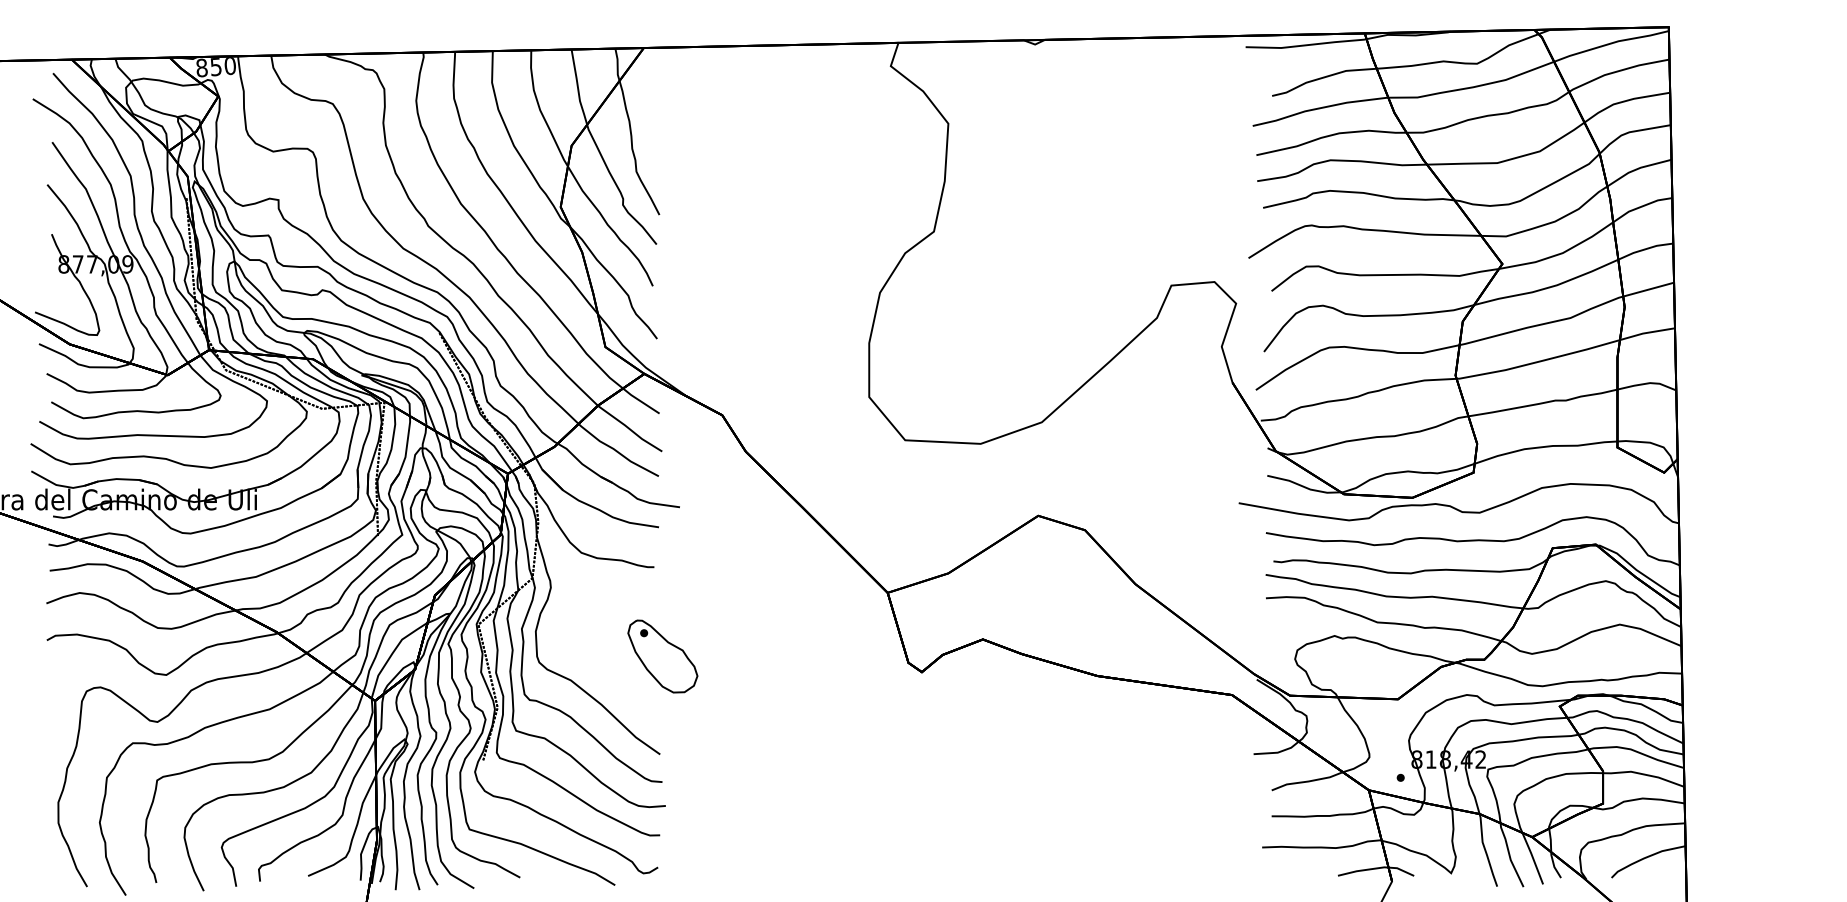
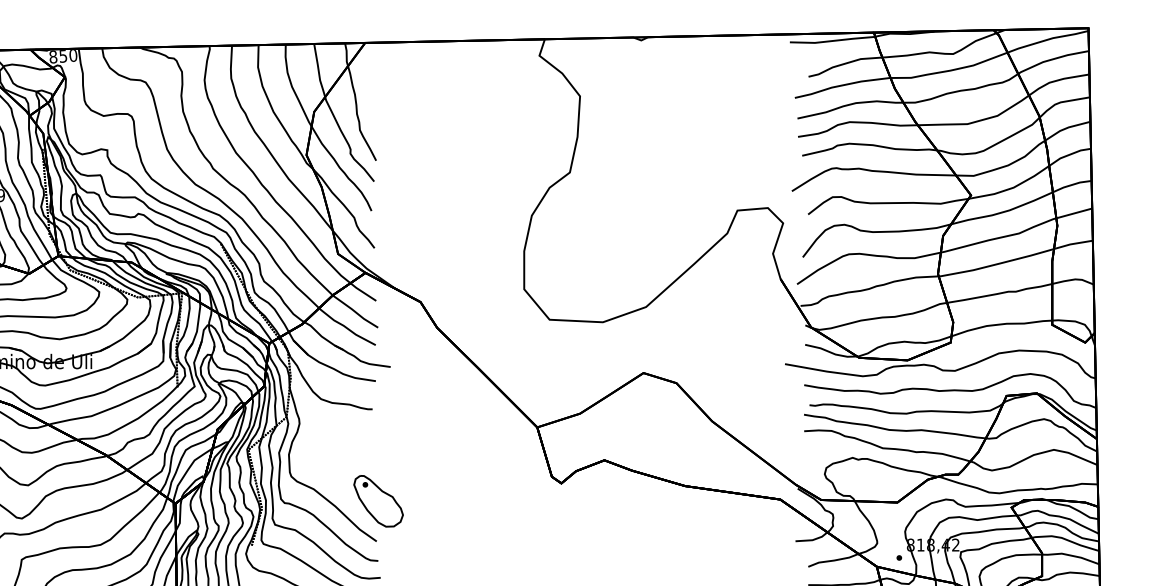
part: (662, 656) -> (378, 501), moved

